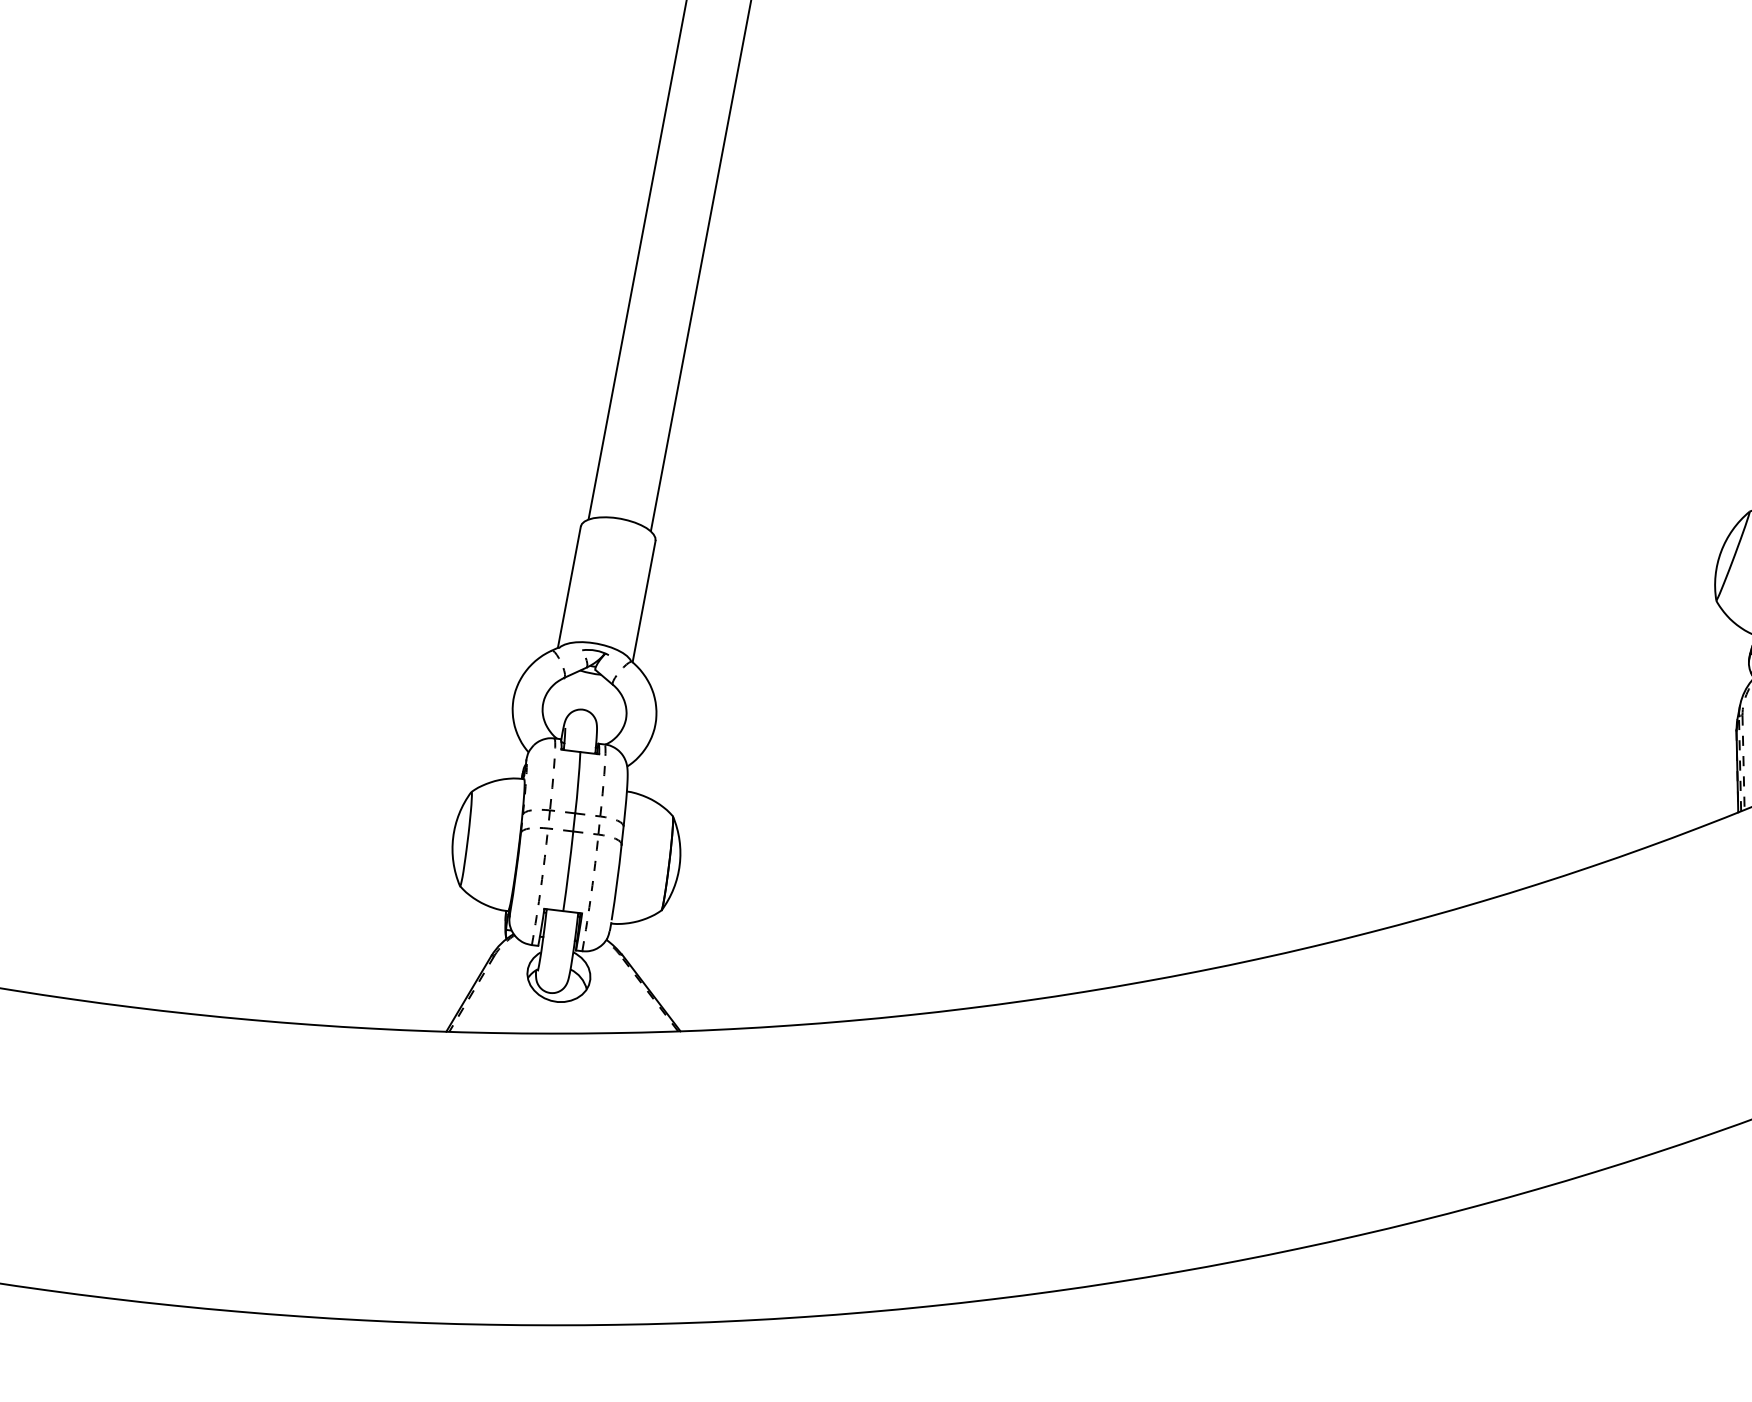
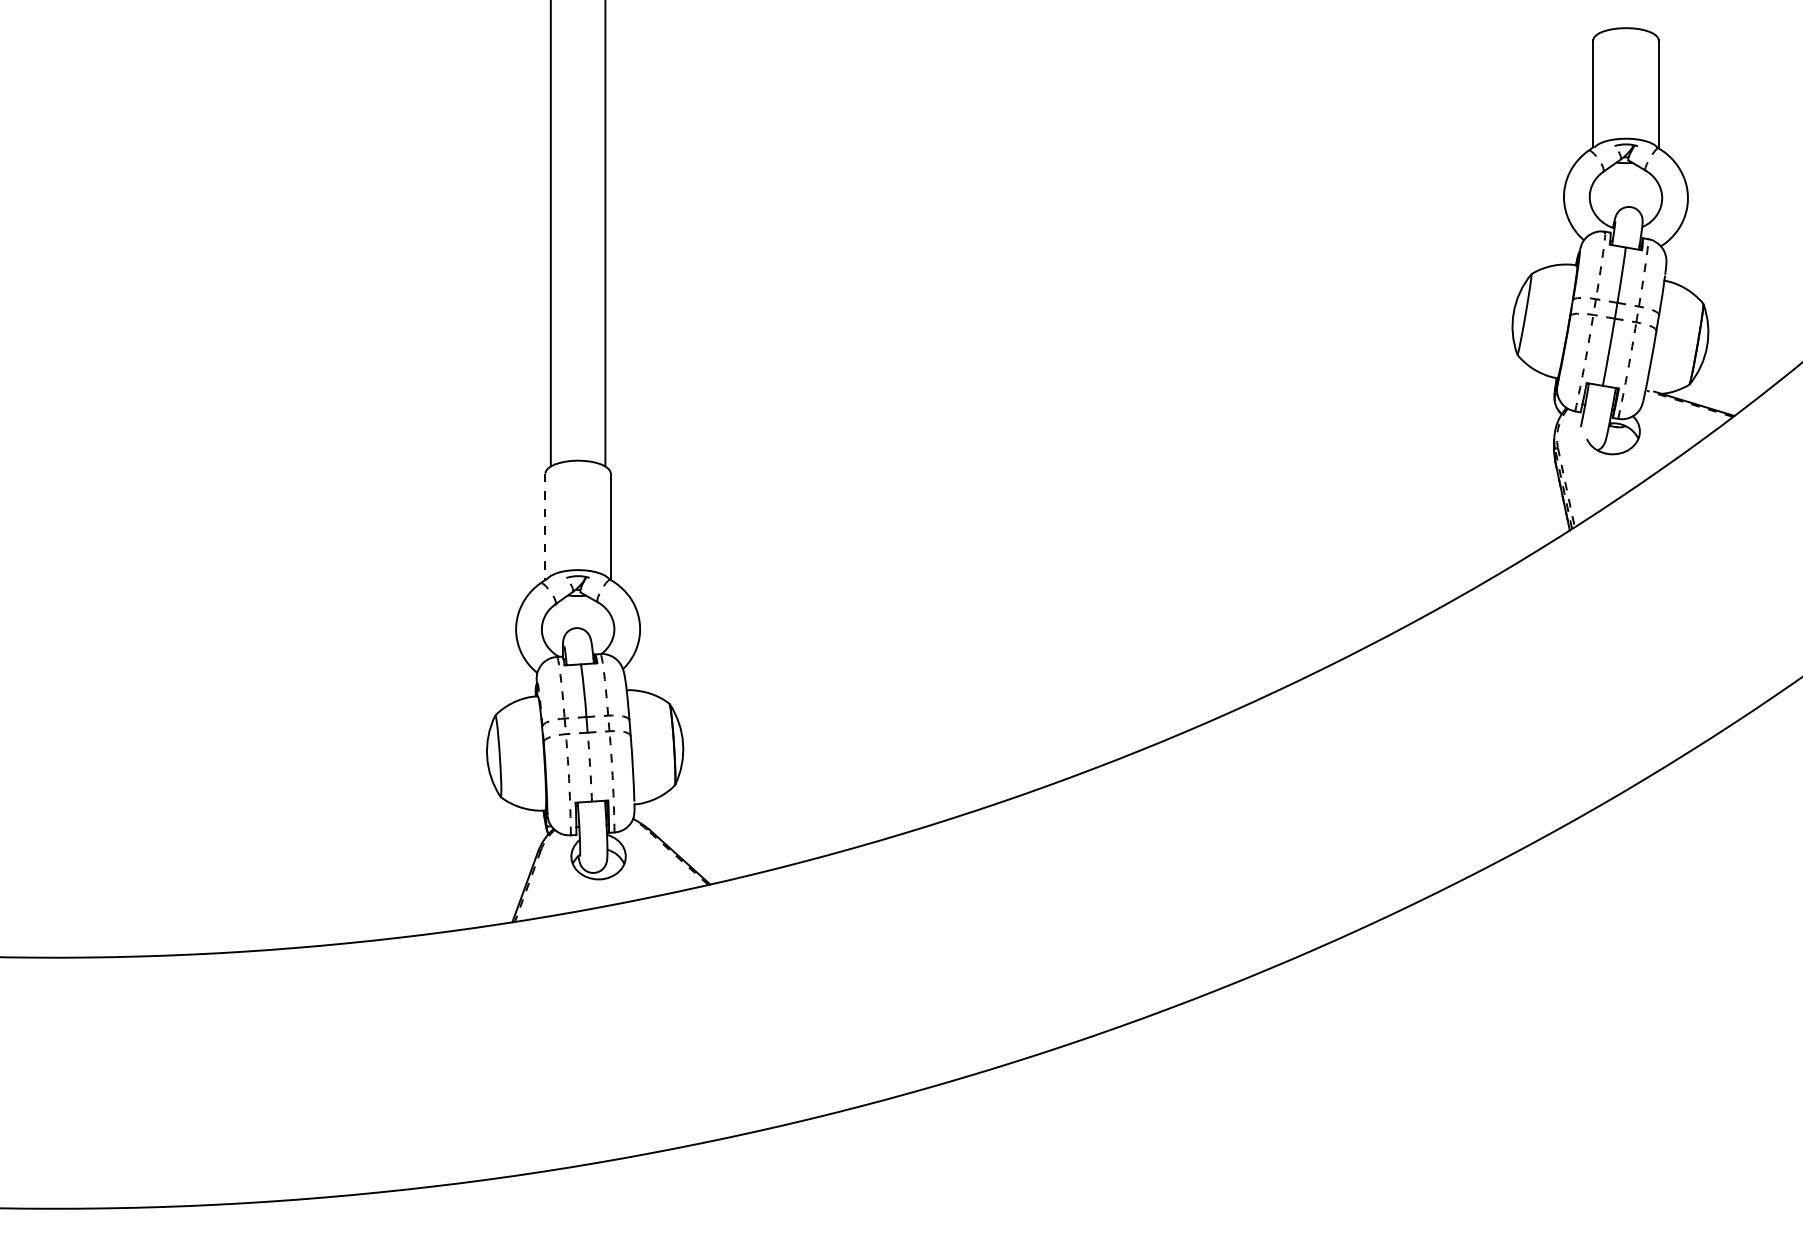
line: (569, 588) -> (545, 527), solid -> dashed
arc: (568, 871) -> (590, 767), solid -> dashed

